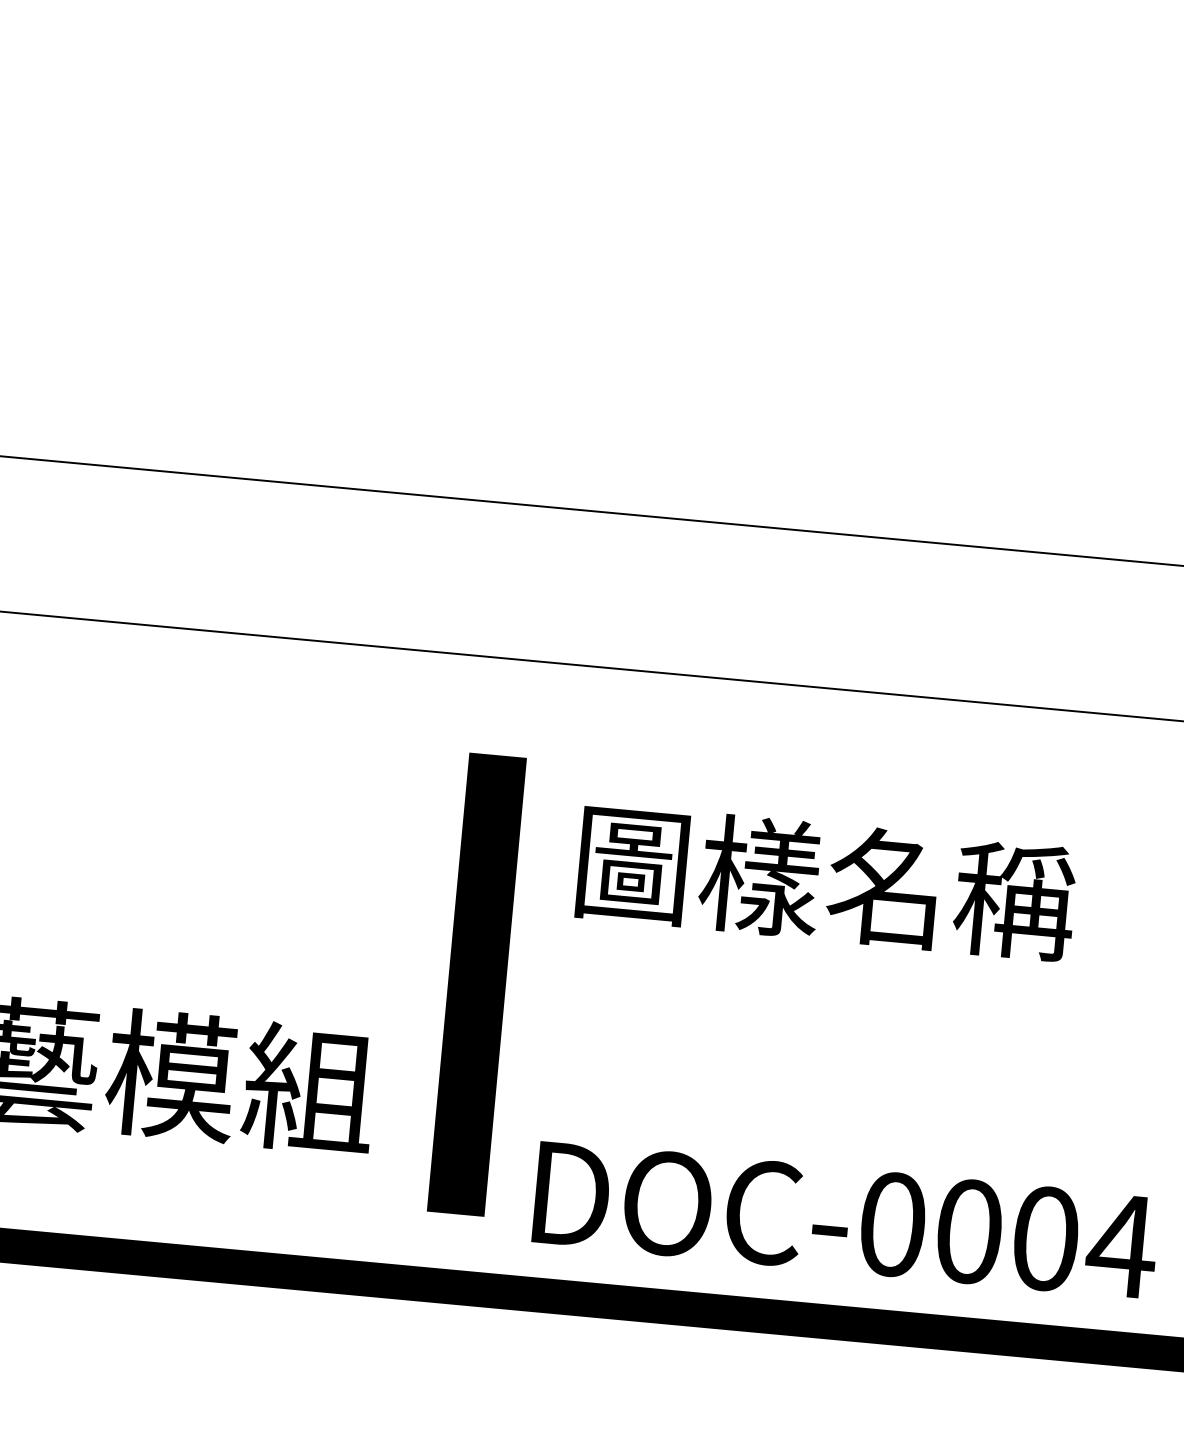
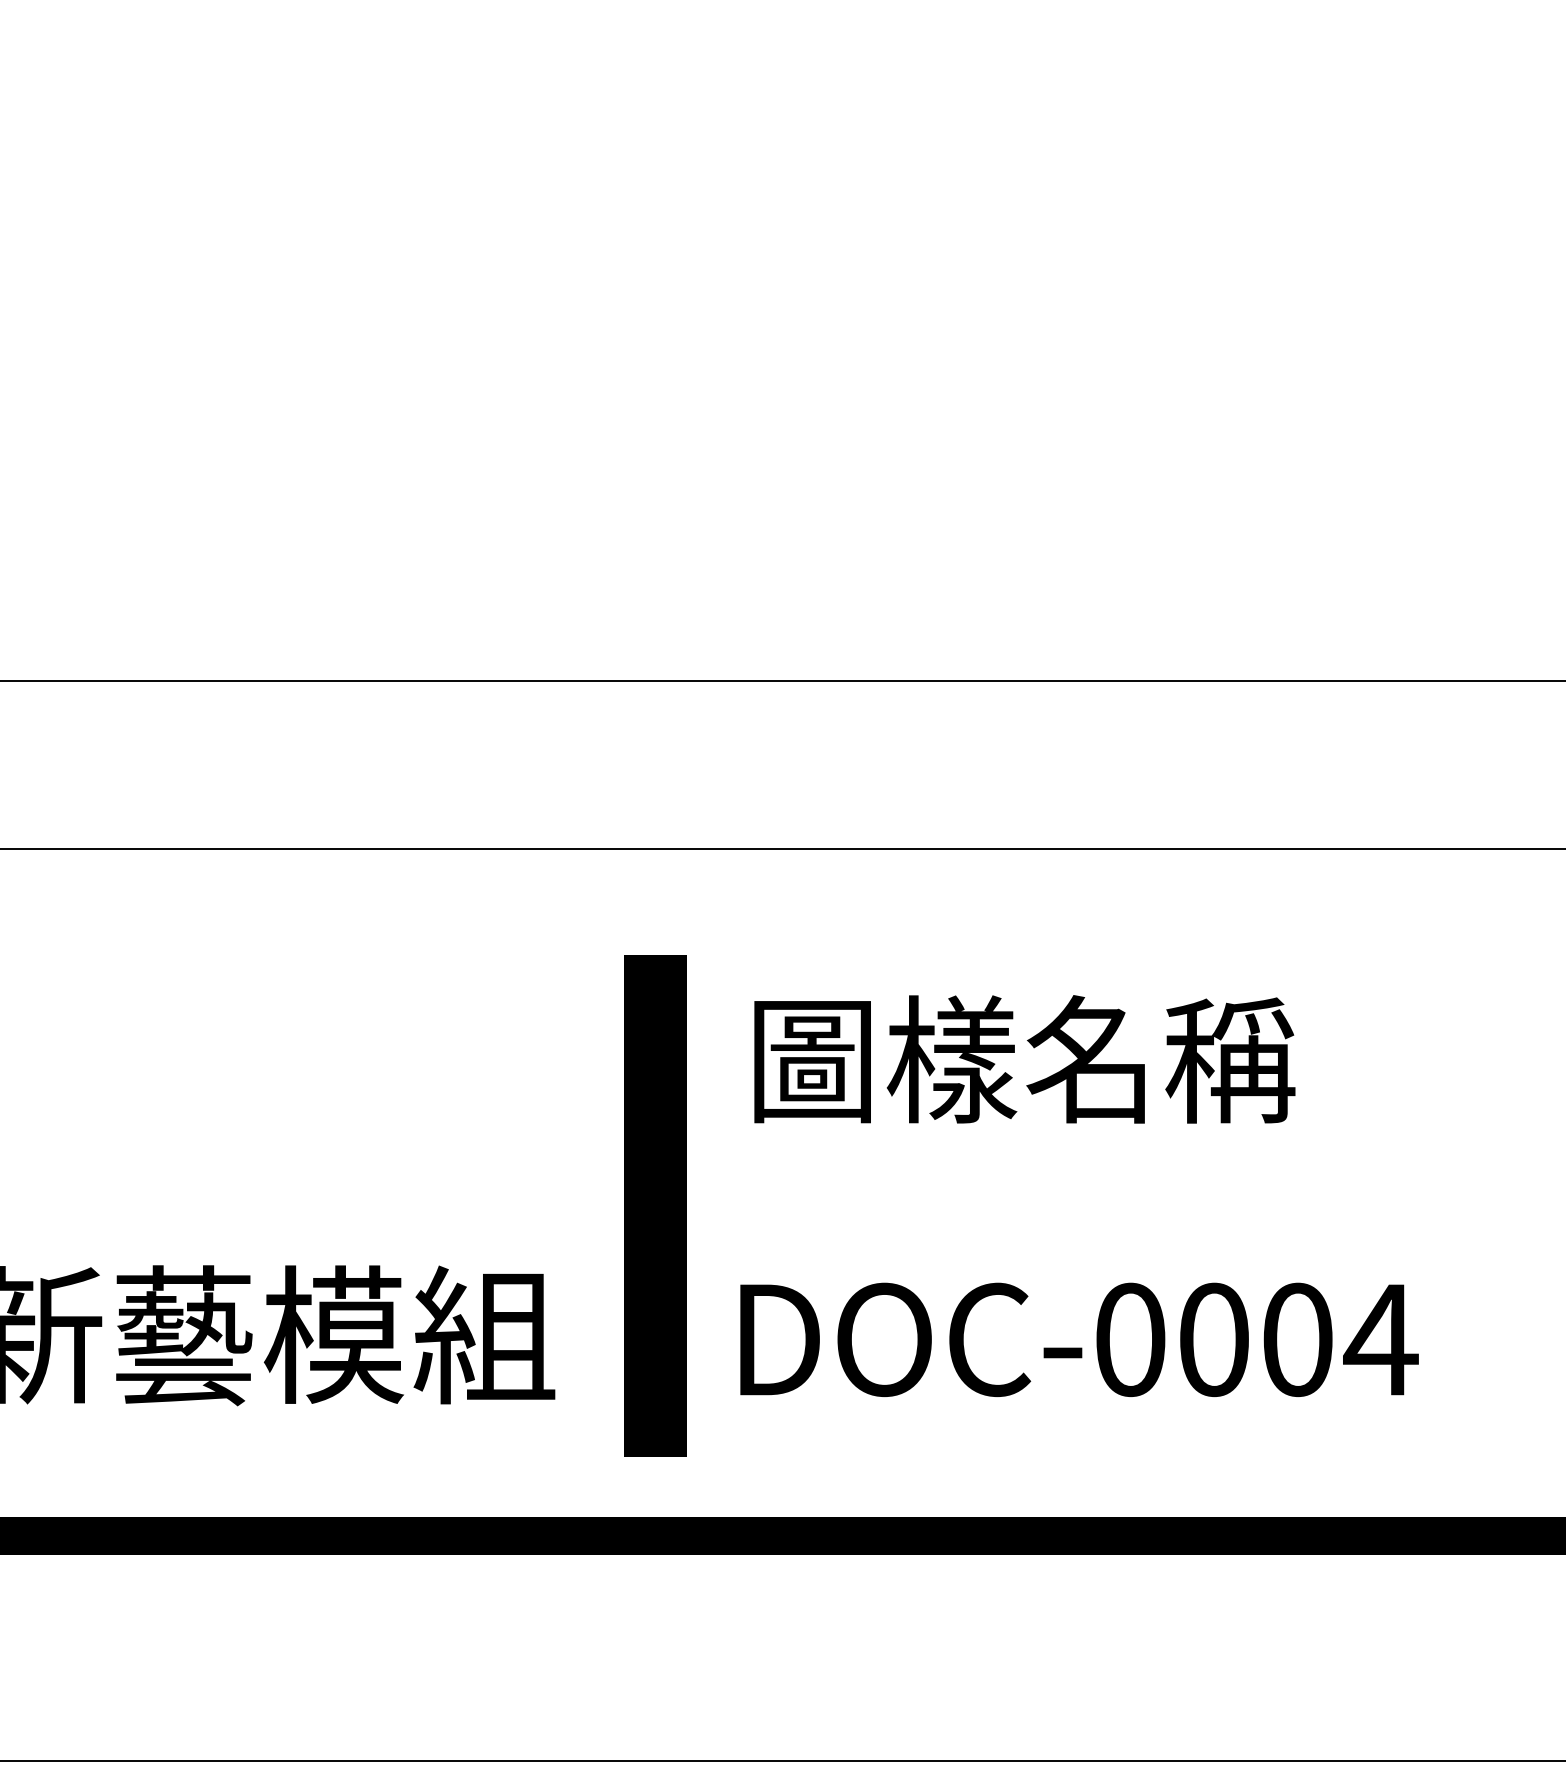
text: (846, 1219) -> (1079, 1339), moved

